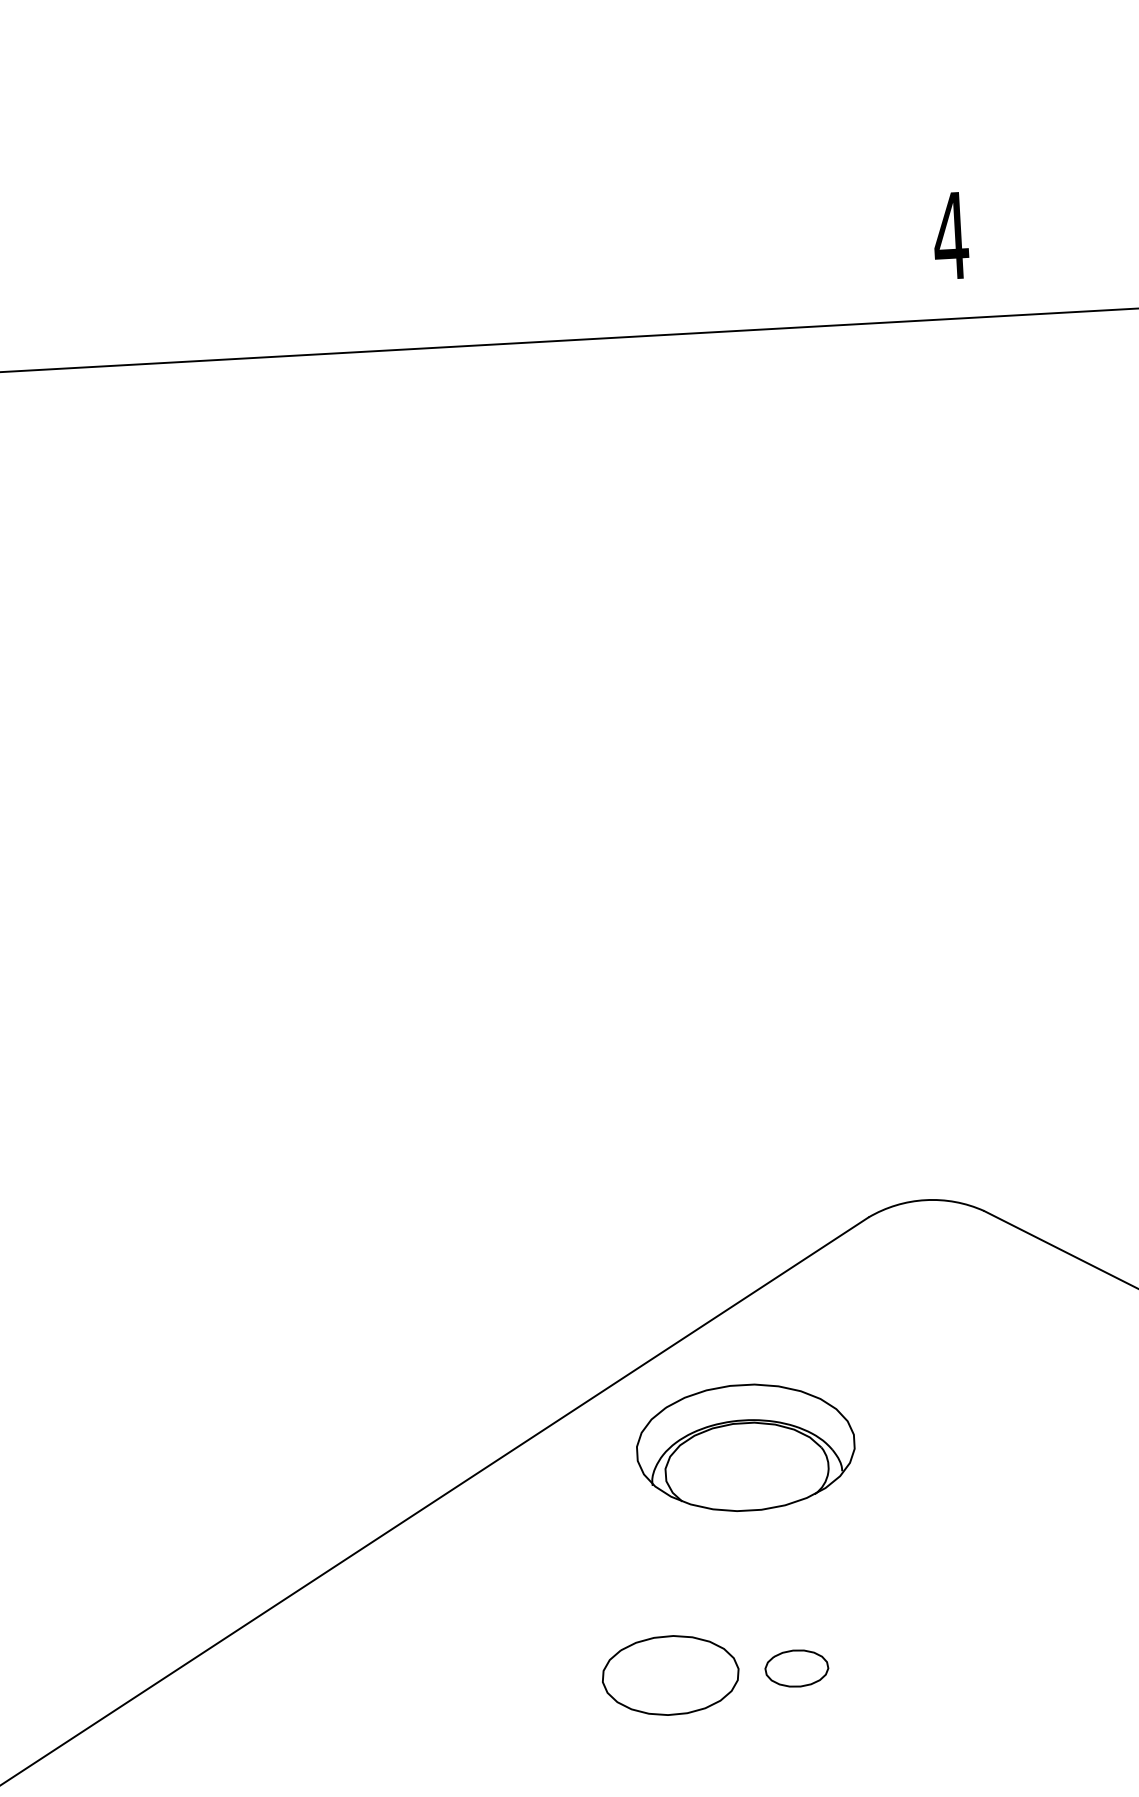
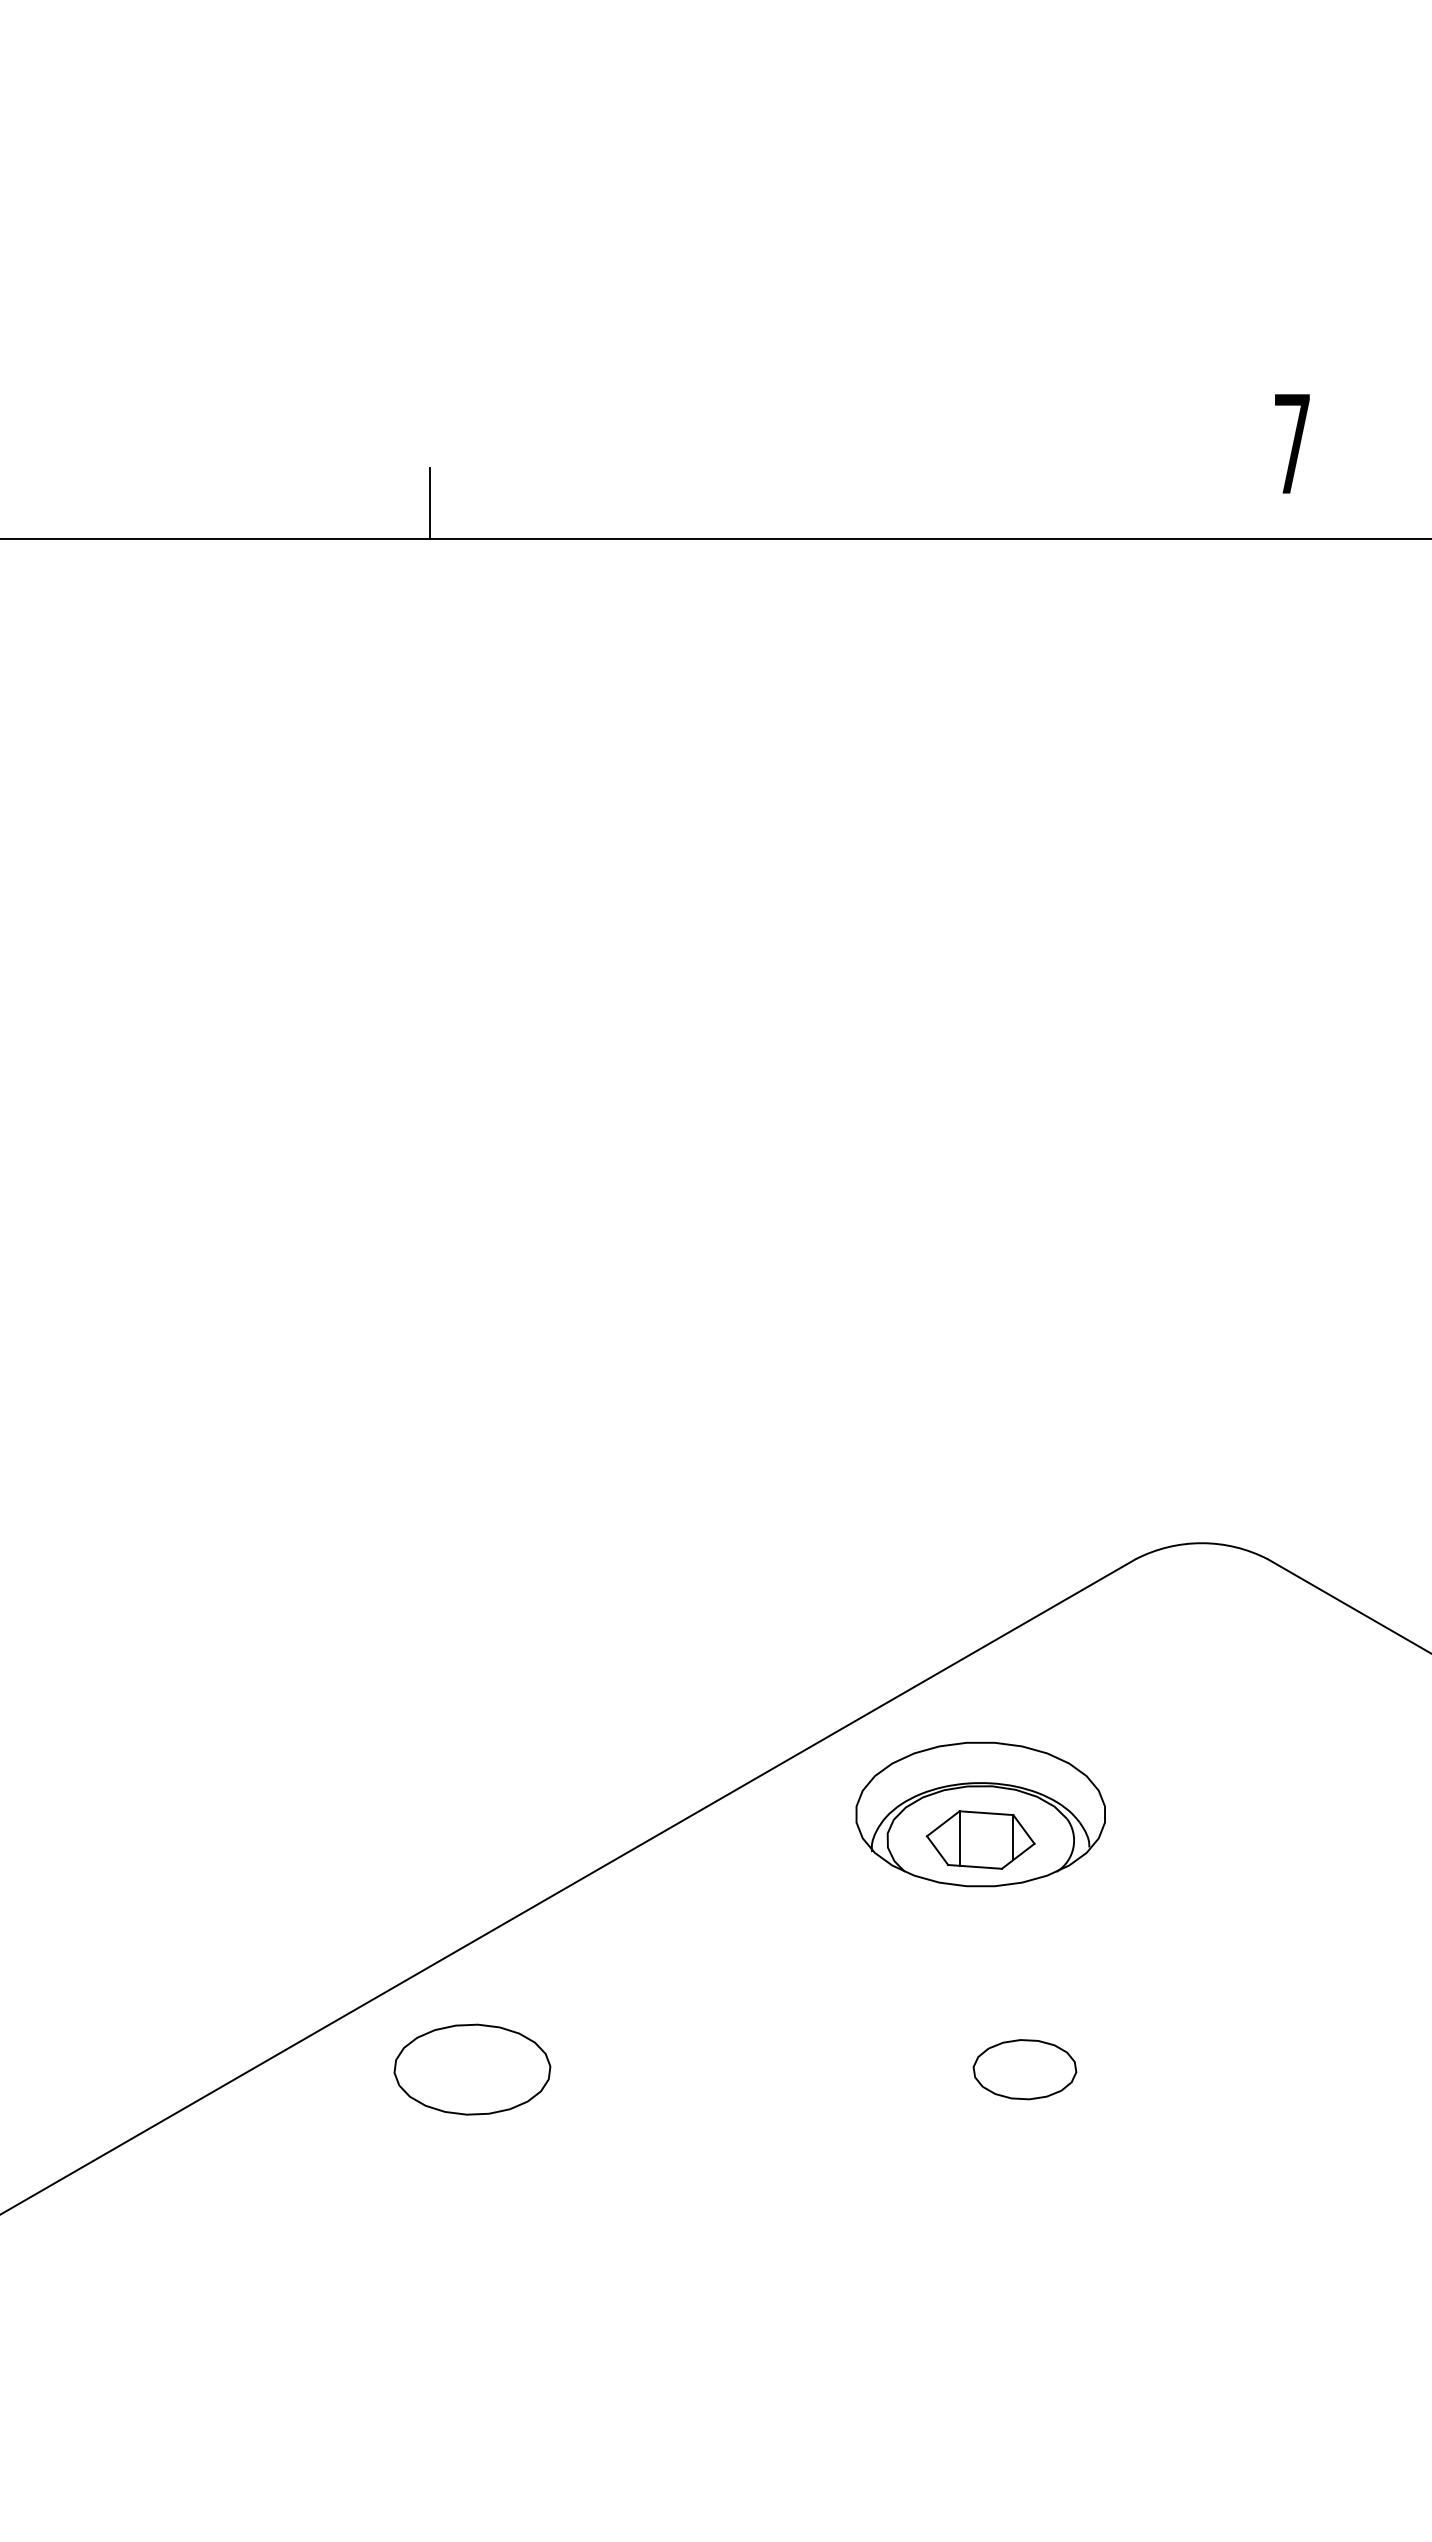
text: (950, 235) -> (1291, 443), 4 -> 7
line: (201, 330) -> (430, 503), added
part: (746, 1469) -> (980, 1839), added
part: (796, 1668) -> (1024, 2069), size x1.43
part: (670, 1675) -> (472, 2069), moved

